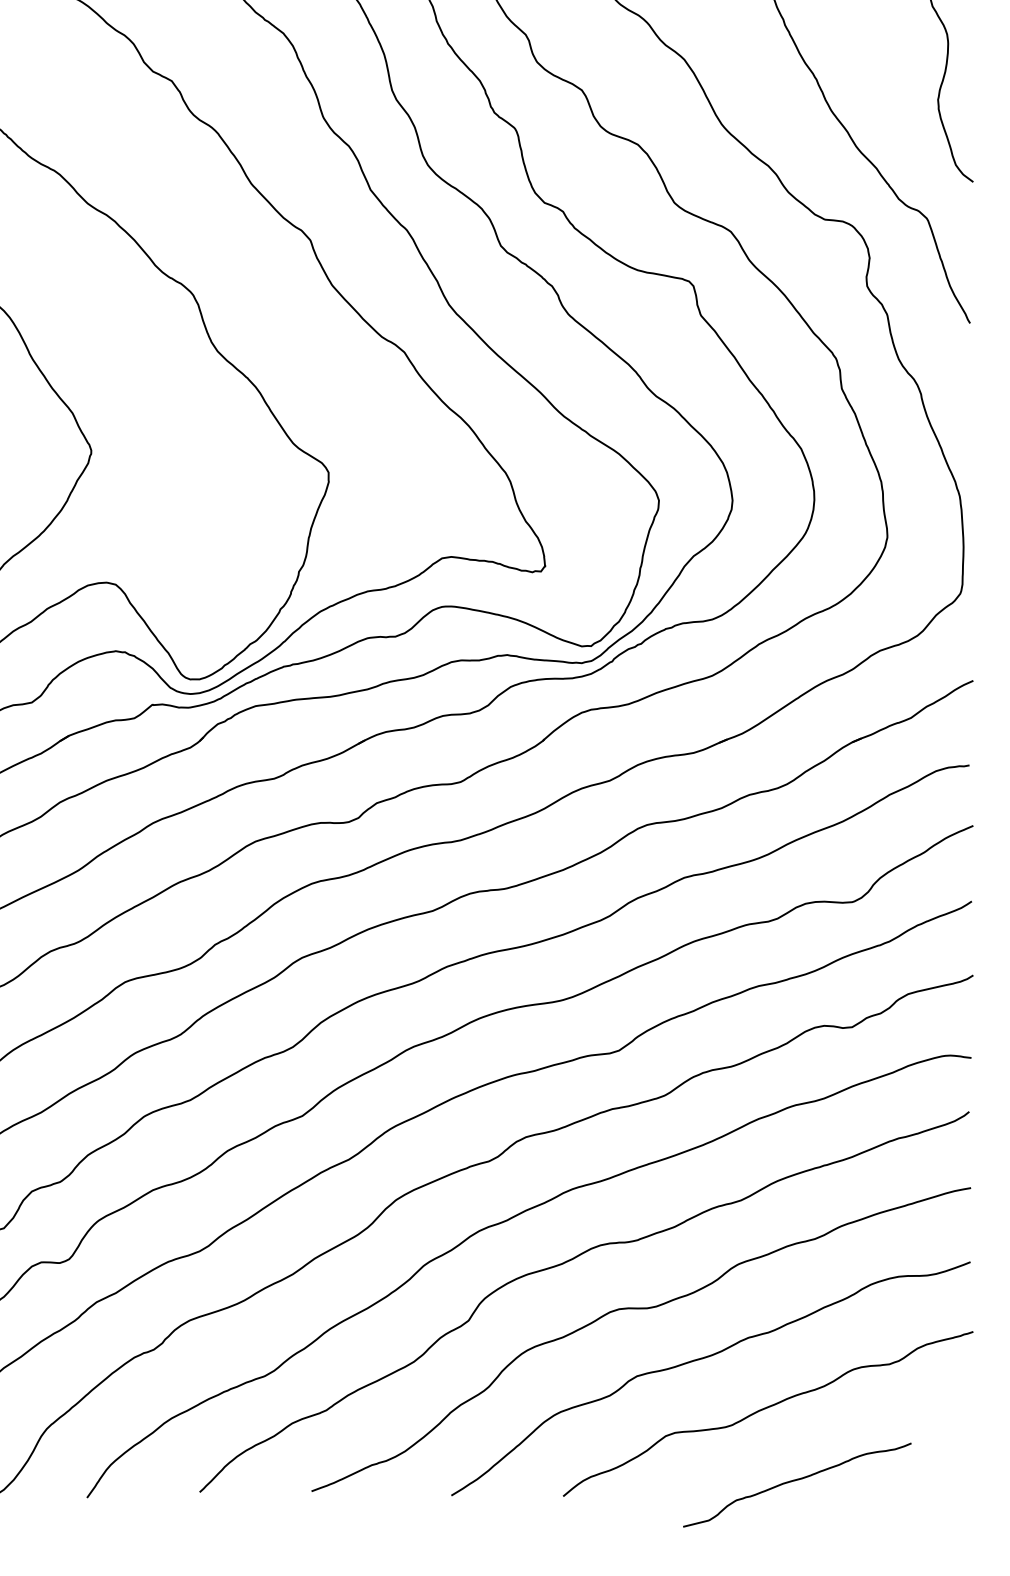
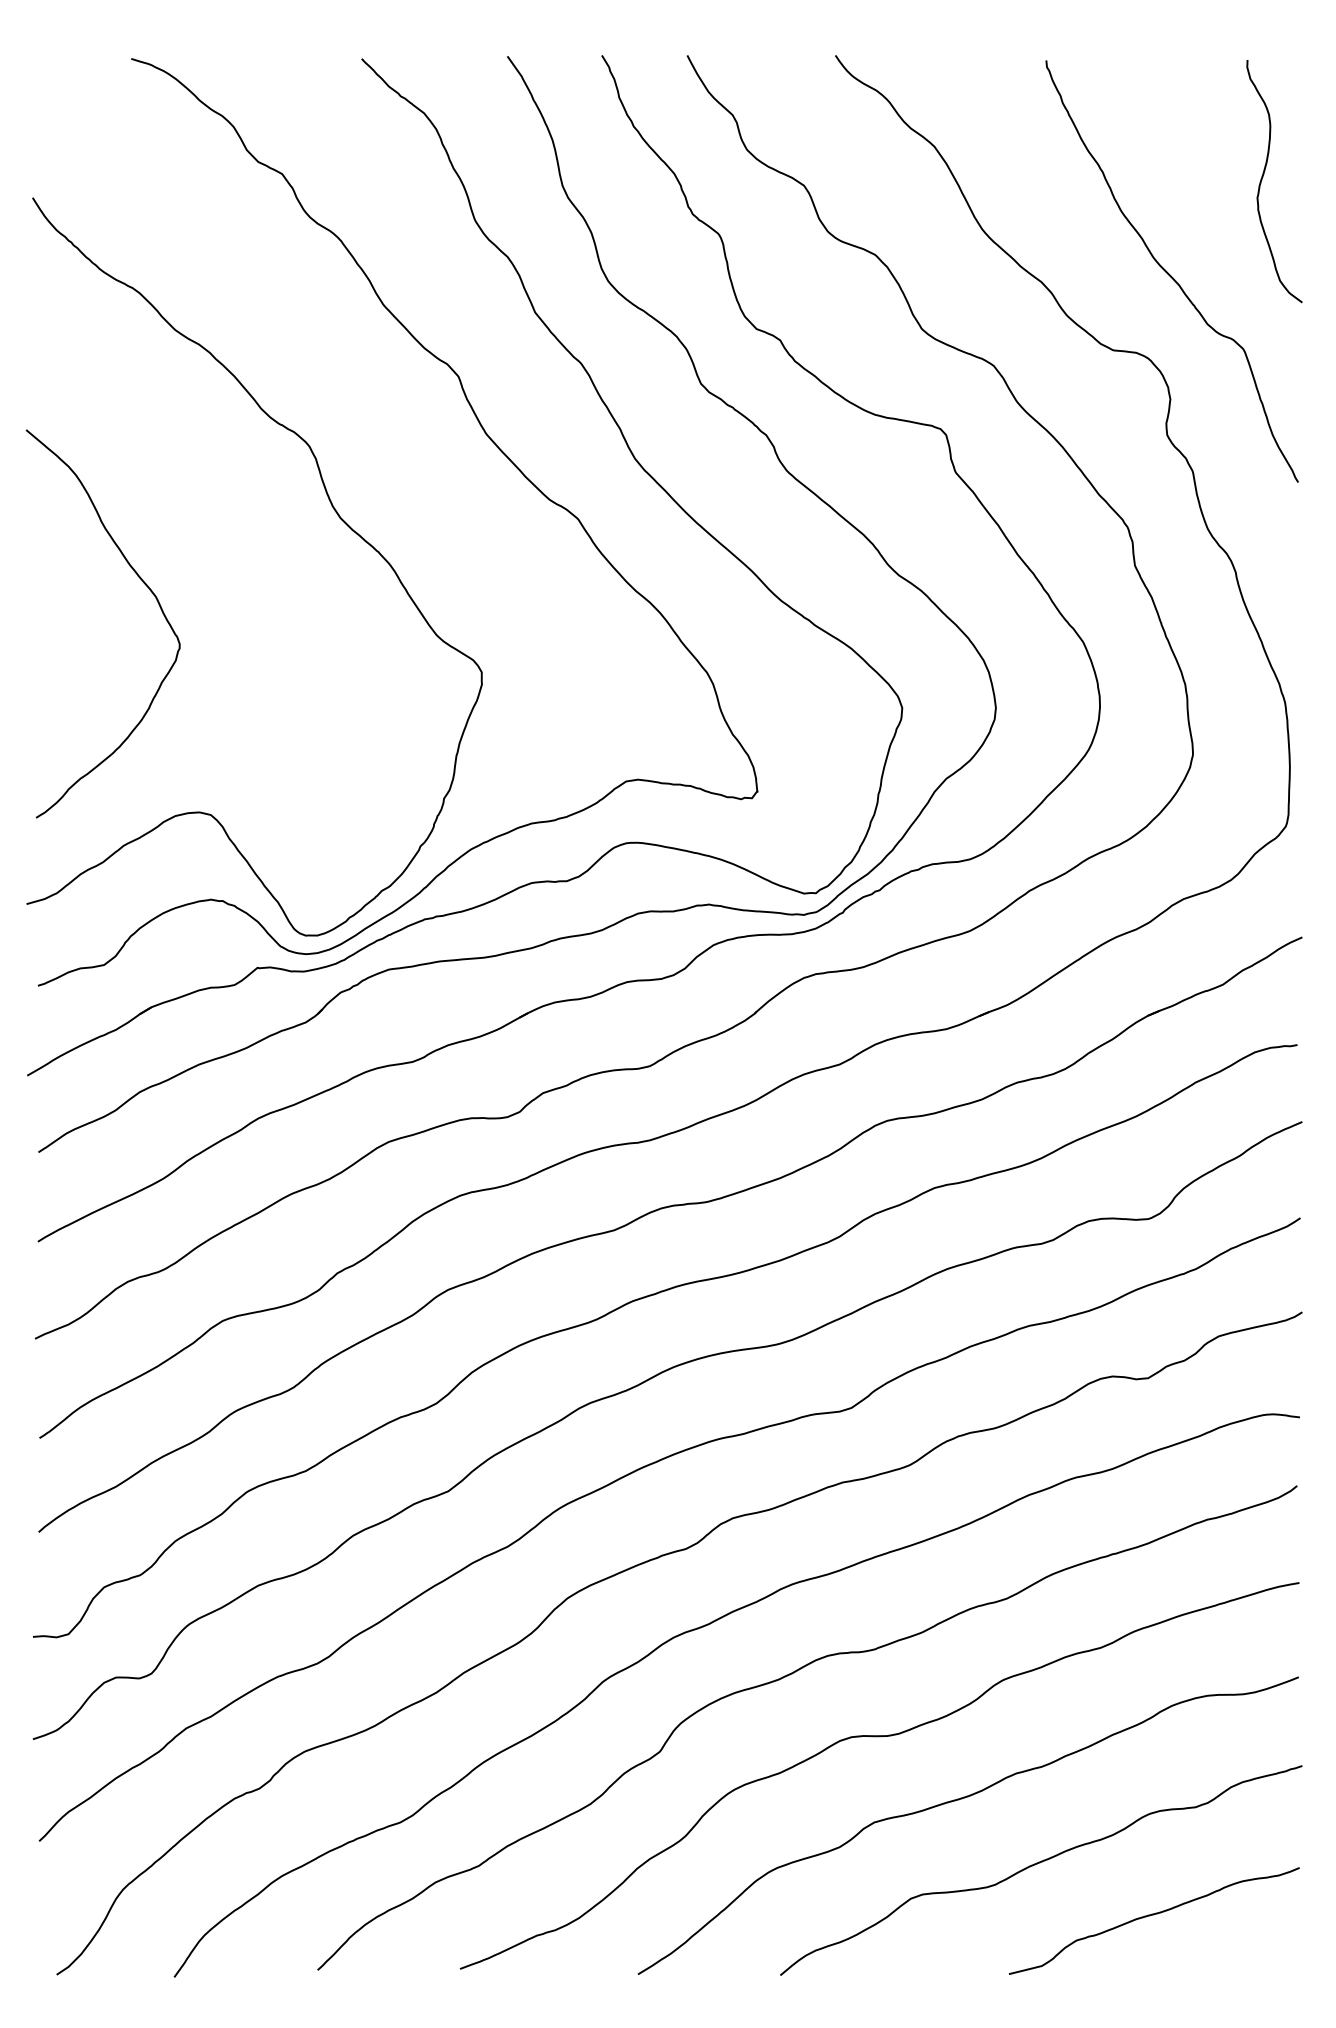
curve: (796, 1480) -> (1153, 1915), moved

